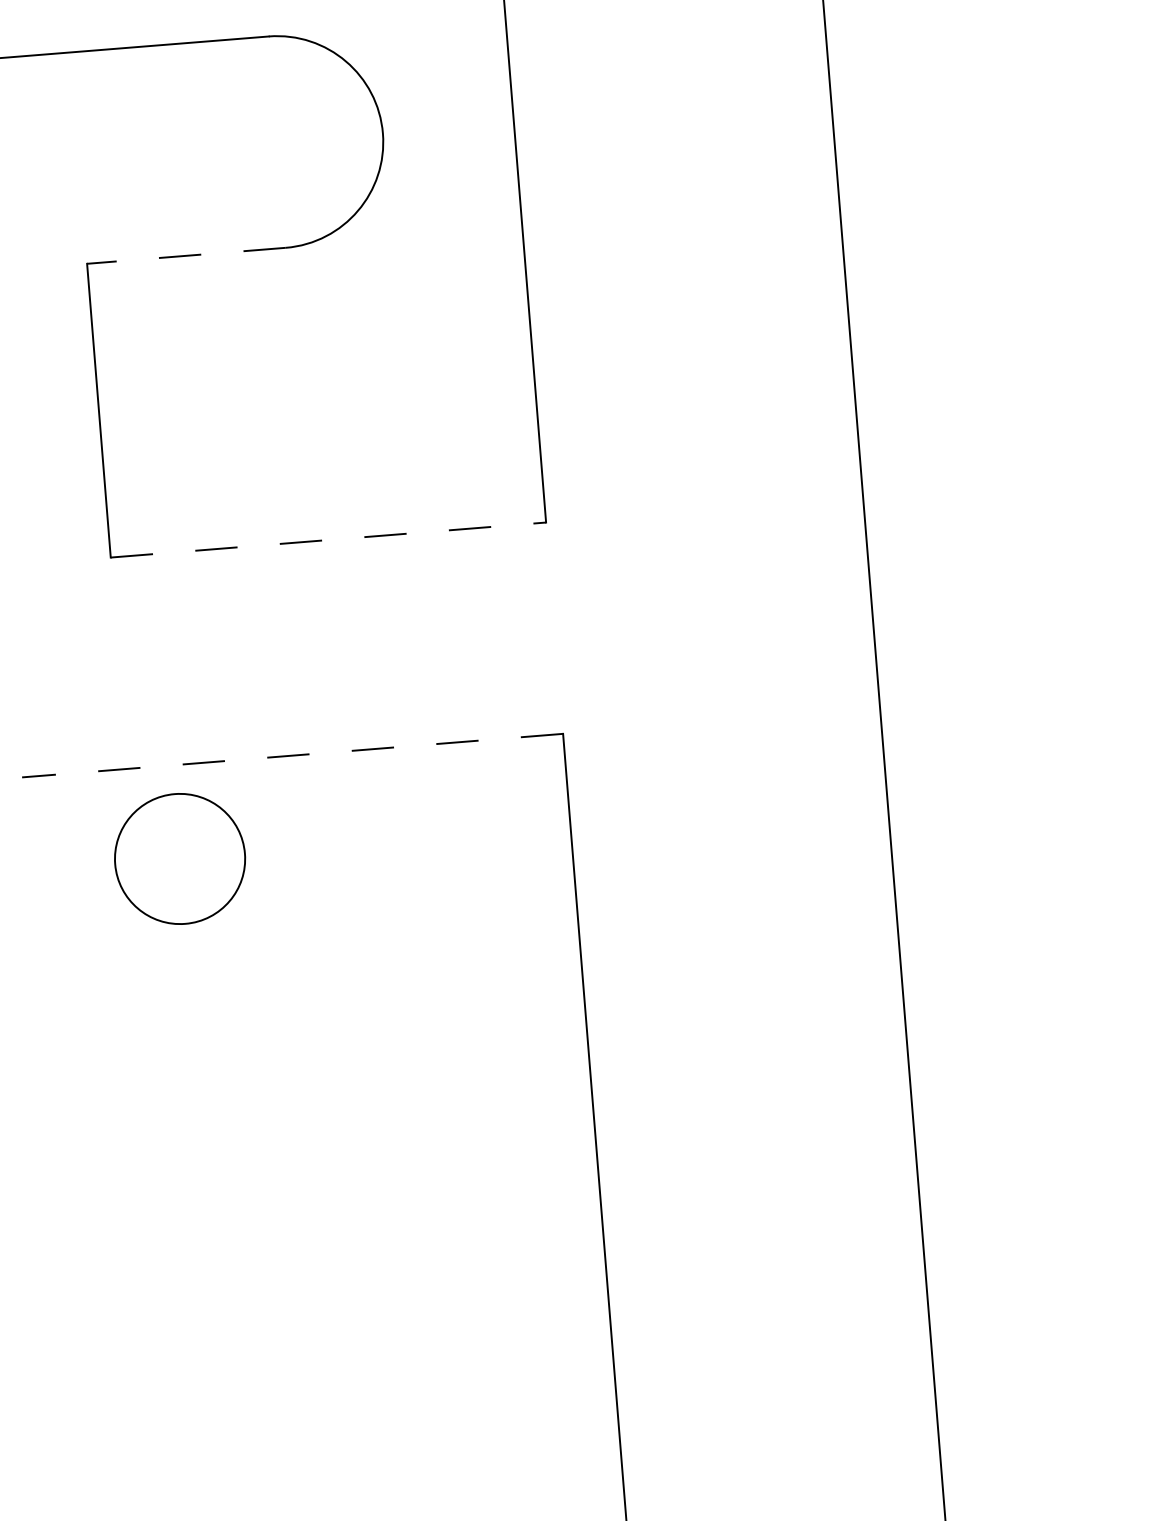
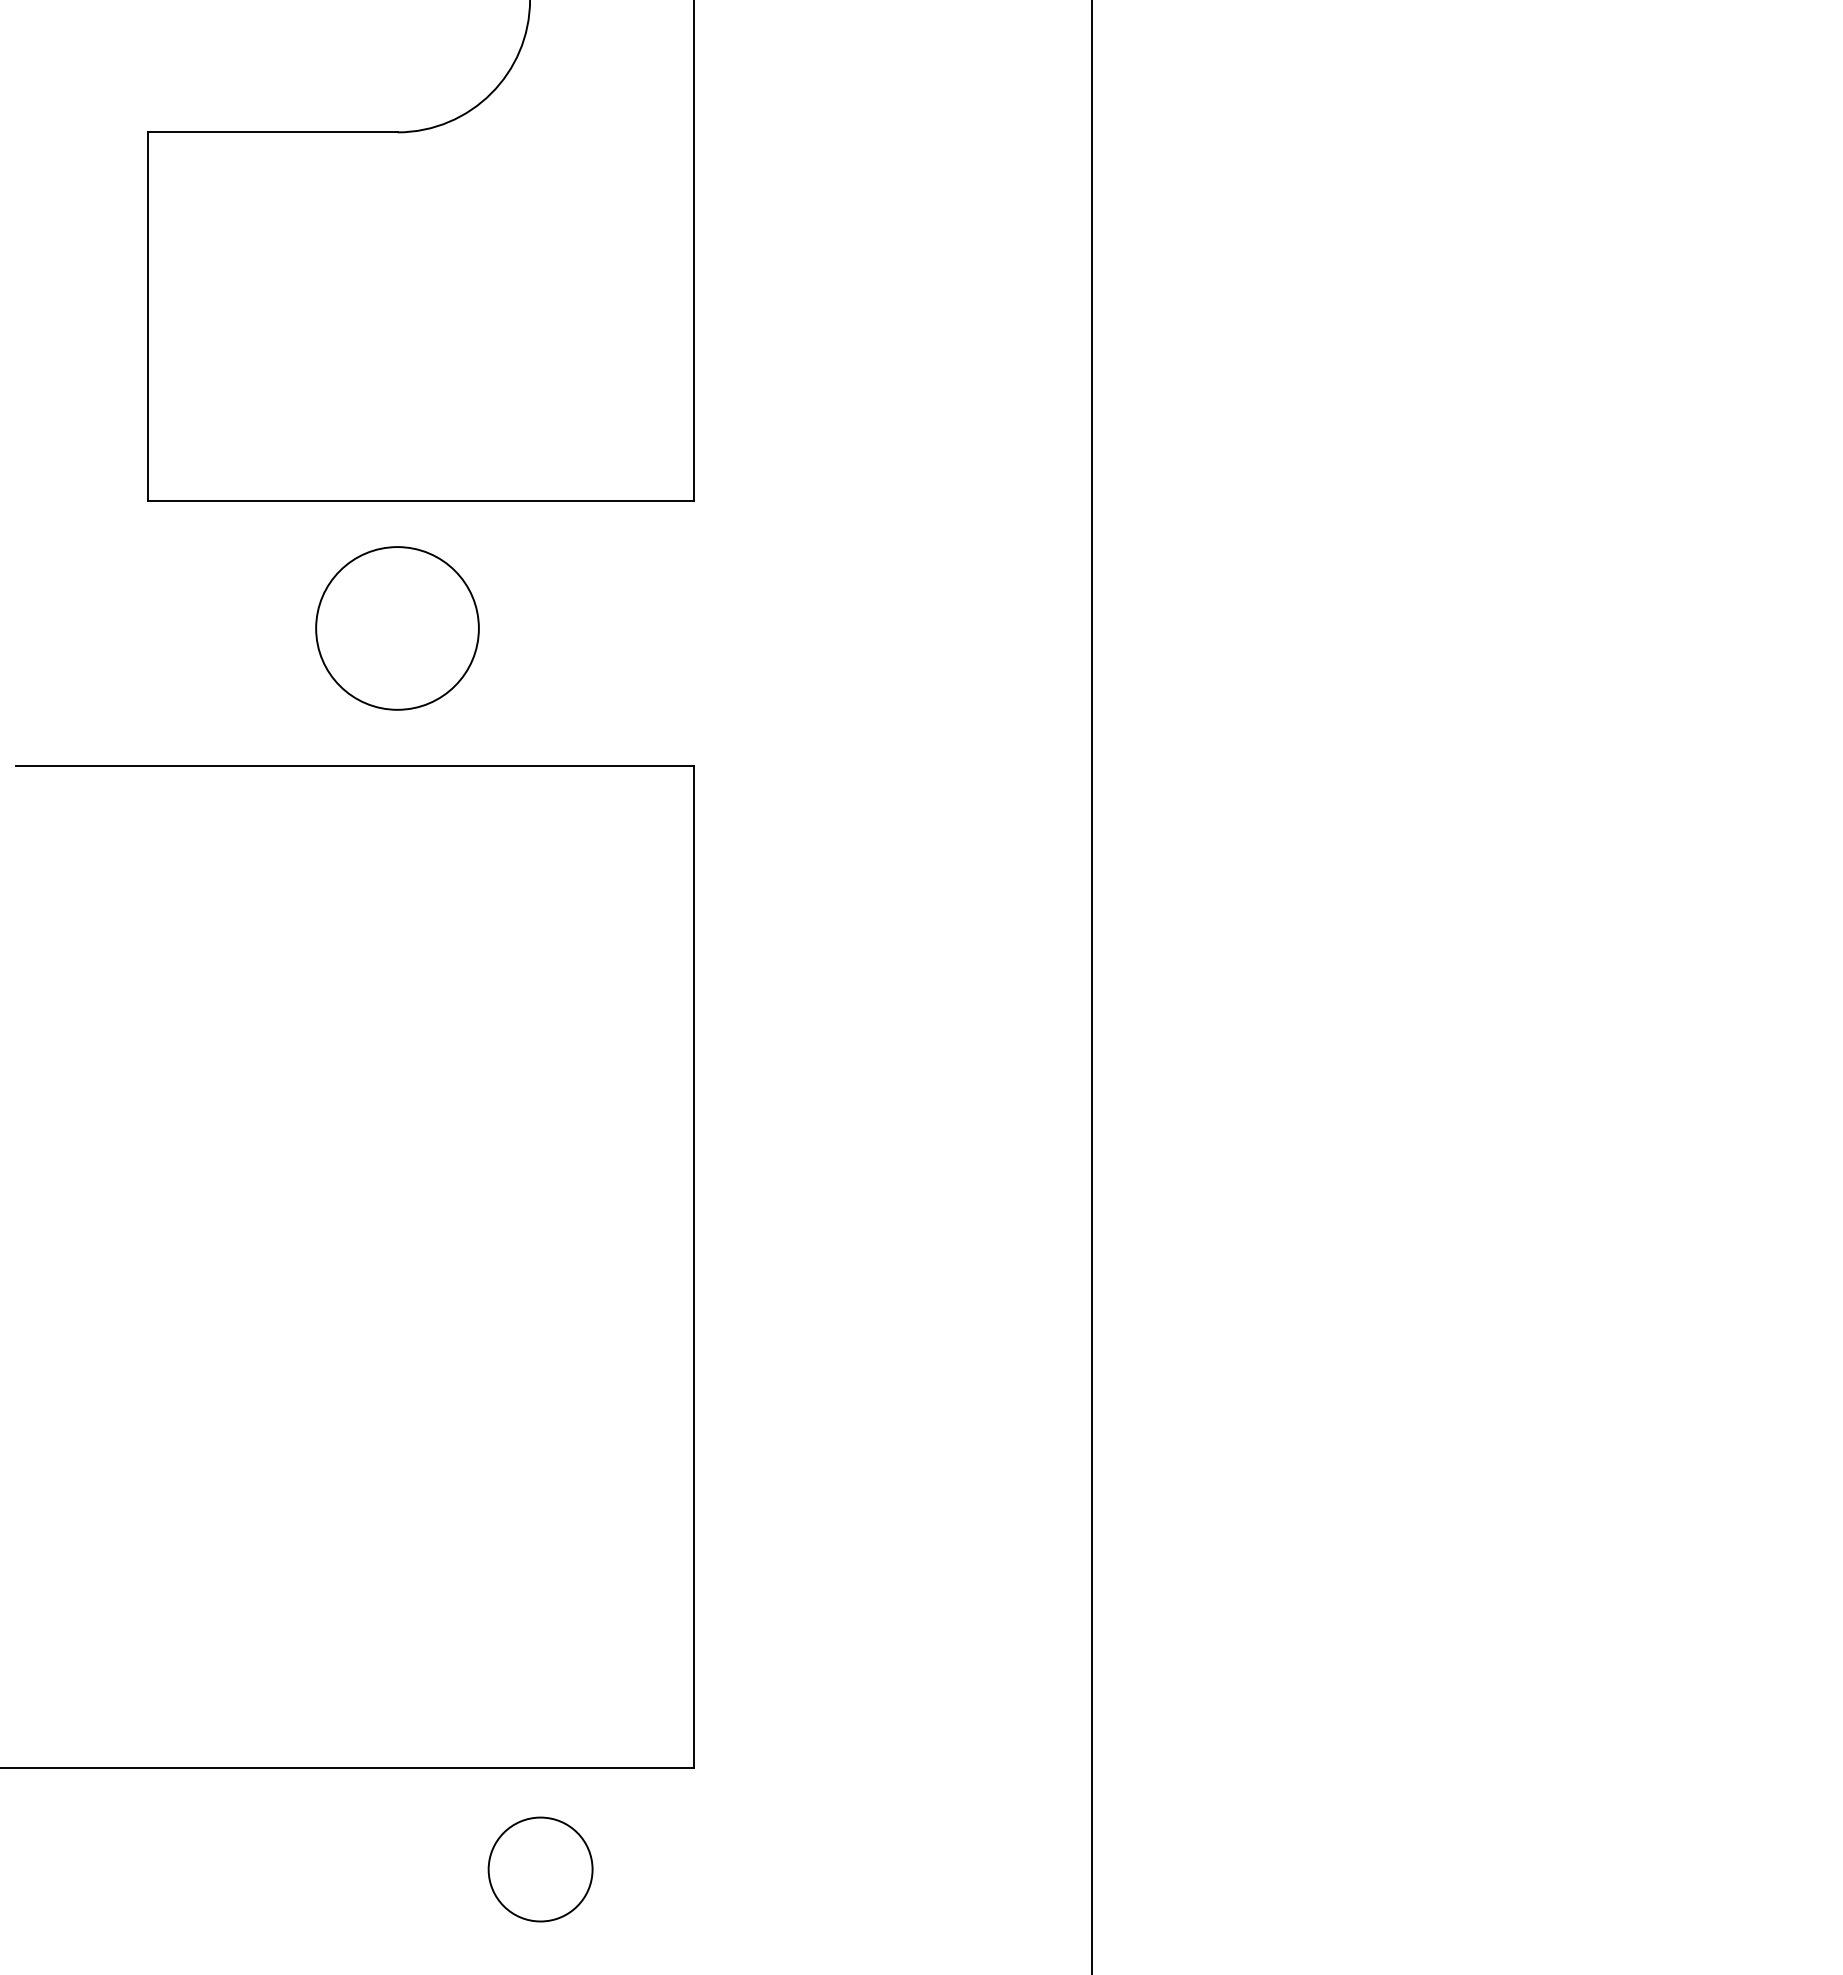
line: (186, 255) -> (272, 132), dashed -> solid
line: (328, 539) -> (421, 500), dashed -> solid
line: (292, 755) -> (354, 765), dashed -> solid
circle: (180, 859) -> (397, 628), moved

